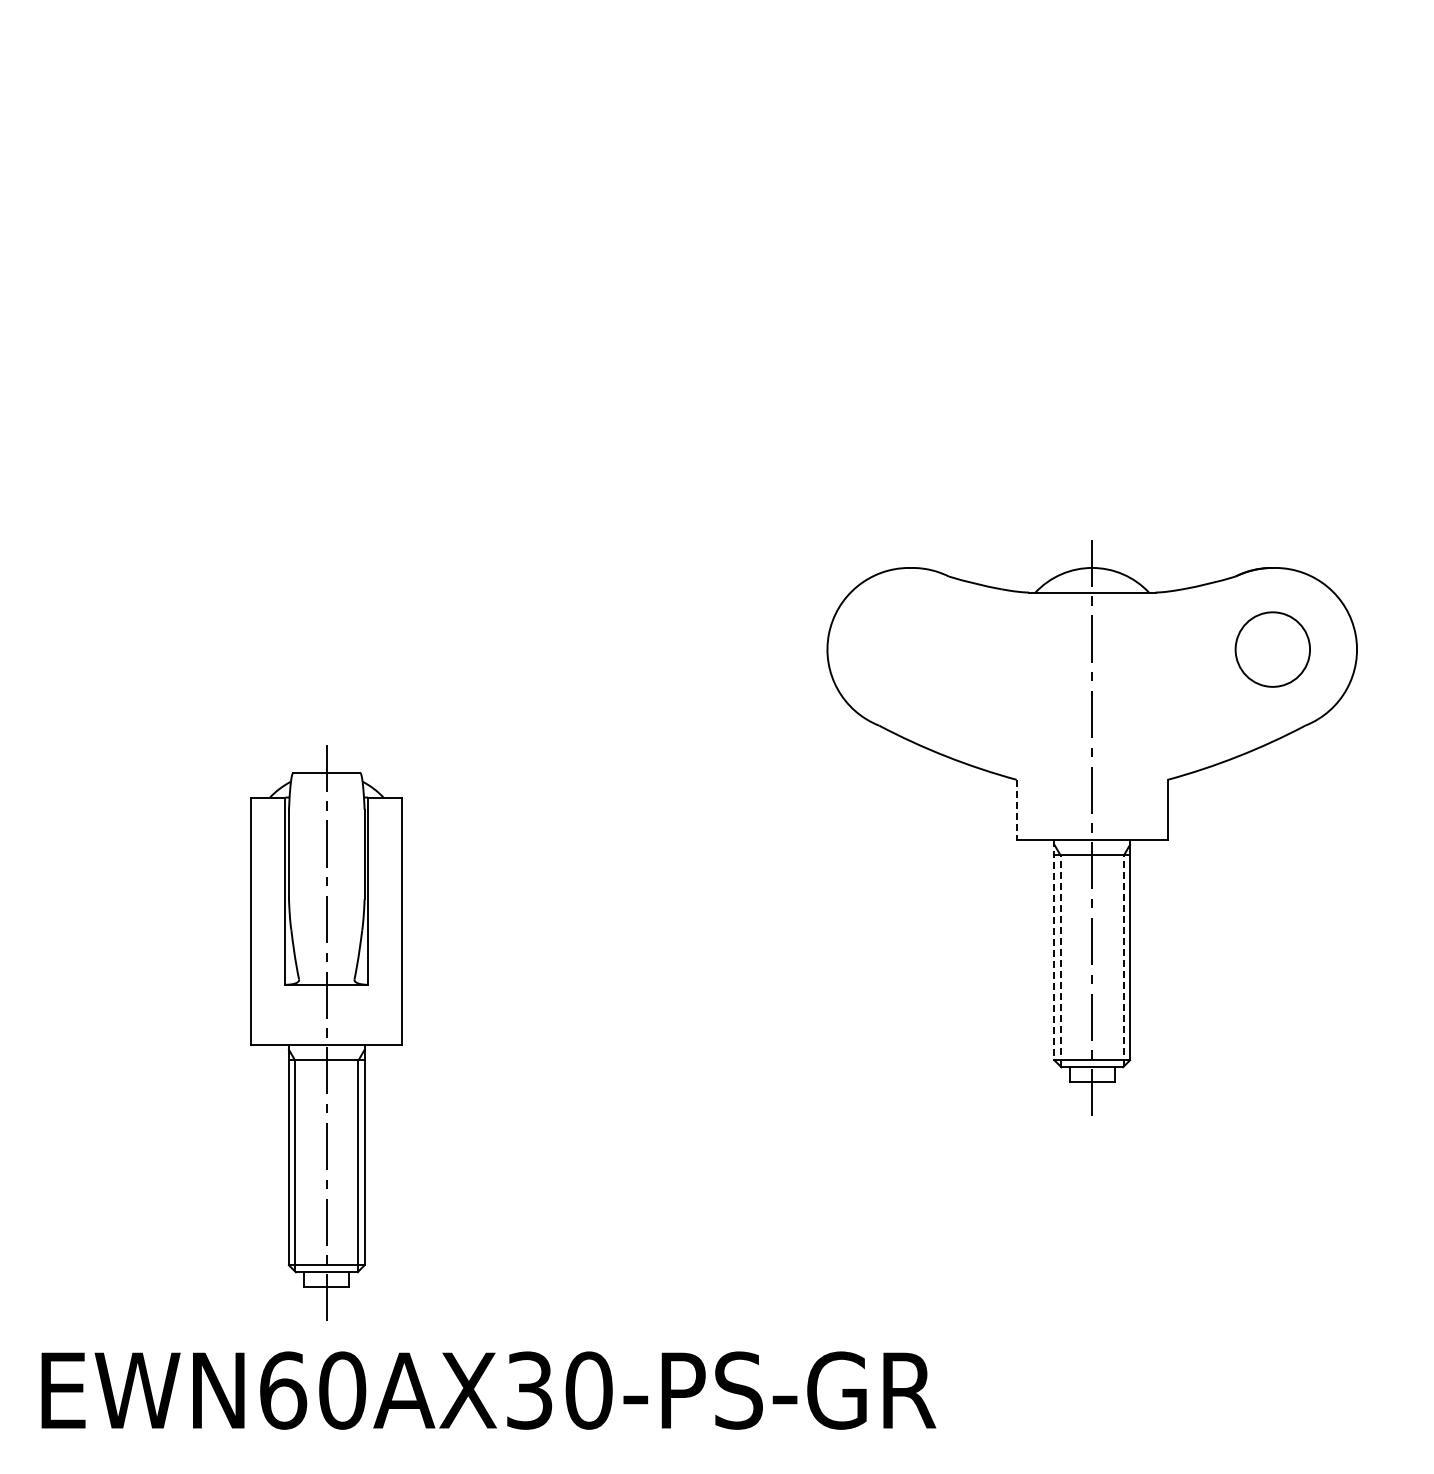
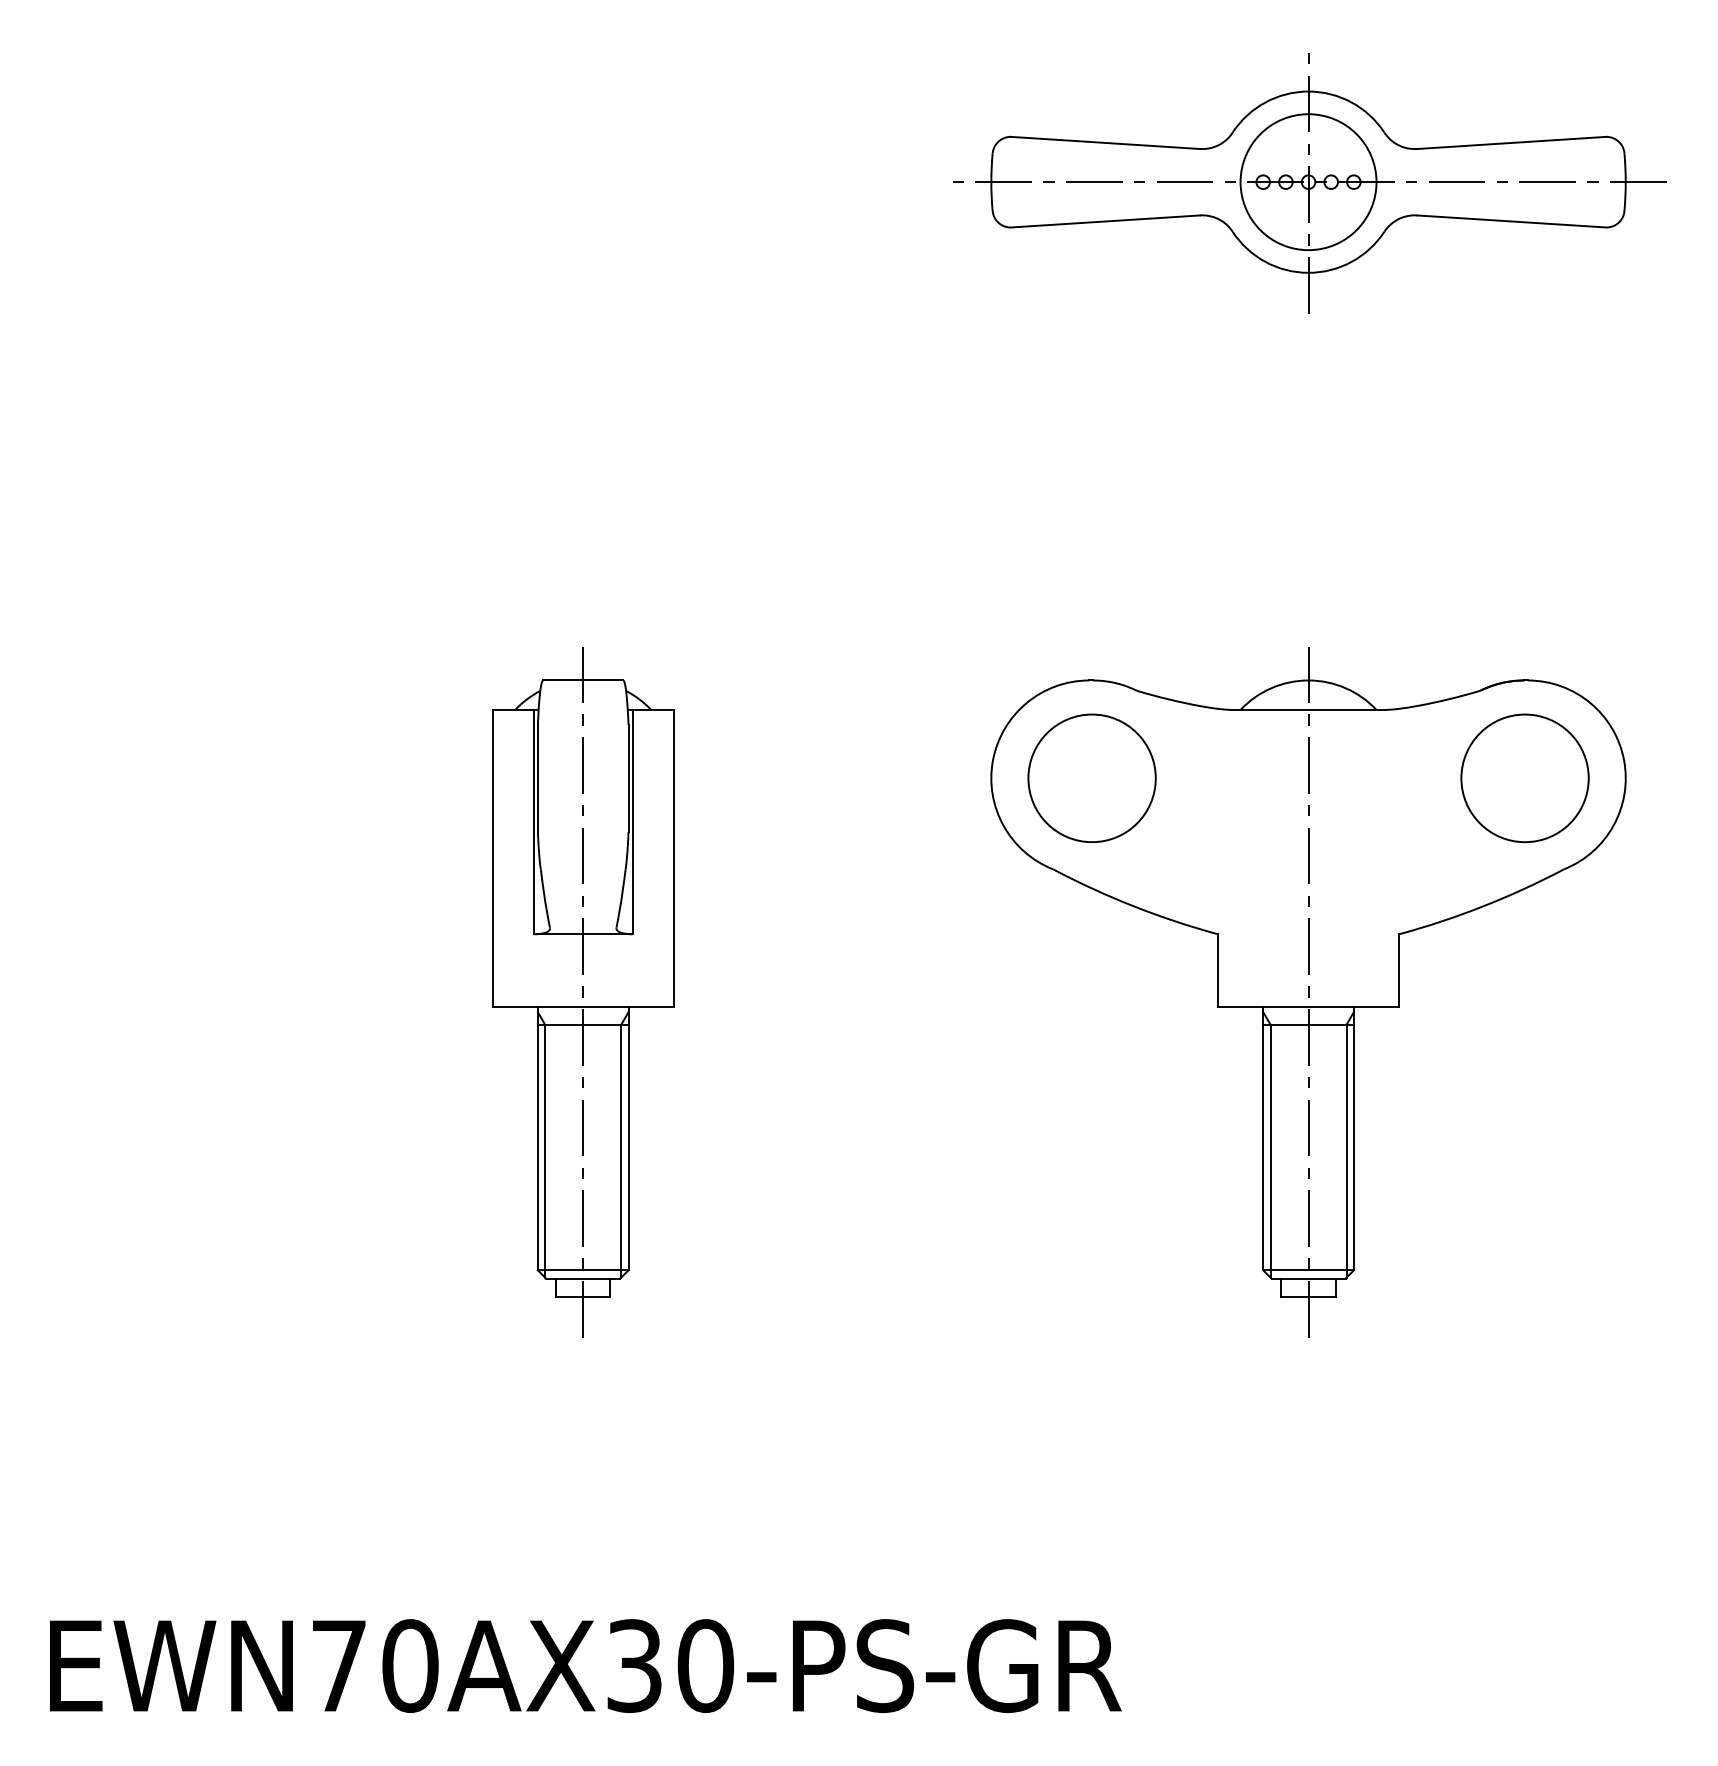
part: (1092, 152) -> (1308, 182), added
part: (911, 649) -> (1092, 778), added
part: (1272, 649) -> (1524, 778), size x1.43
line: (1016, 810) -> (1217, 971), dashed -> solid
line: (1054, 950) -> (1263, 1138), dashed -> solid
line: (1060, 960) -> (1270, 1150), dashed -> solid
line: (1123, 960) -> (1345, 1150), dashed -> solid
part: (326, 1032) -> (582, 991), moved
text: (283, 1390) -> (339, 1665), EWN60AX30-PS-GR -> EWN70AX30-PS-GR

